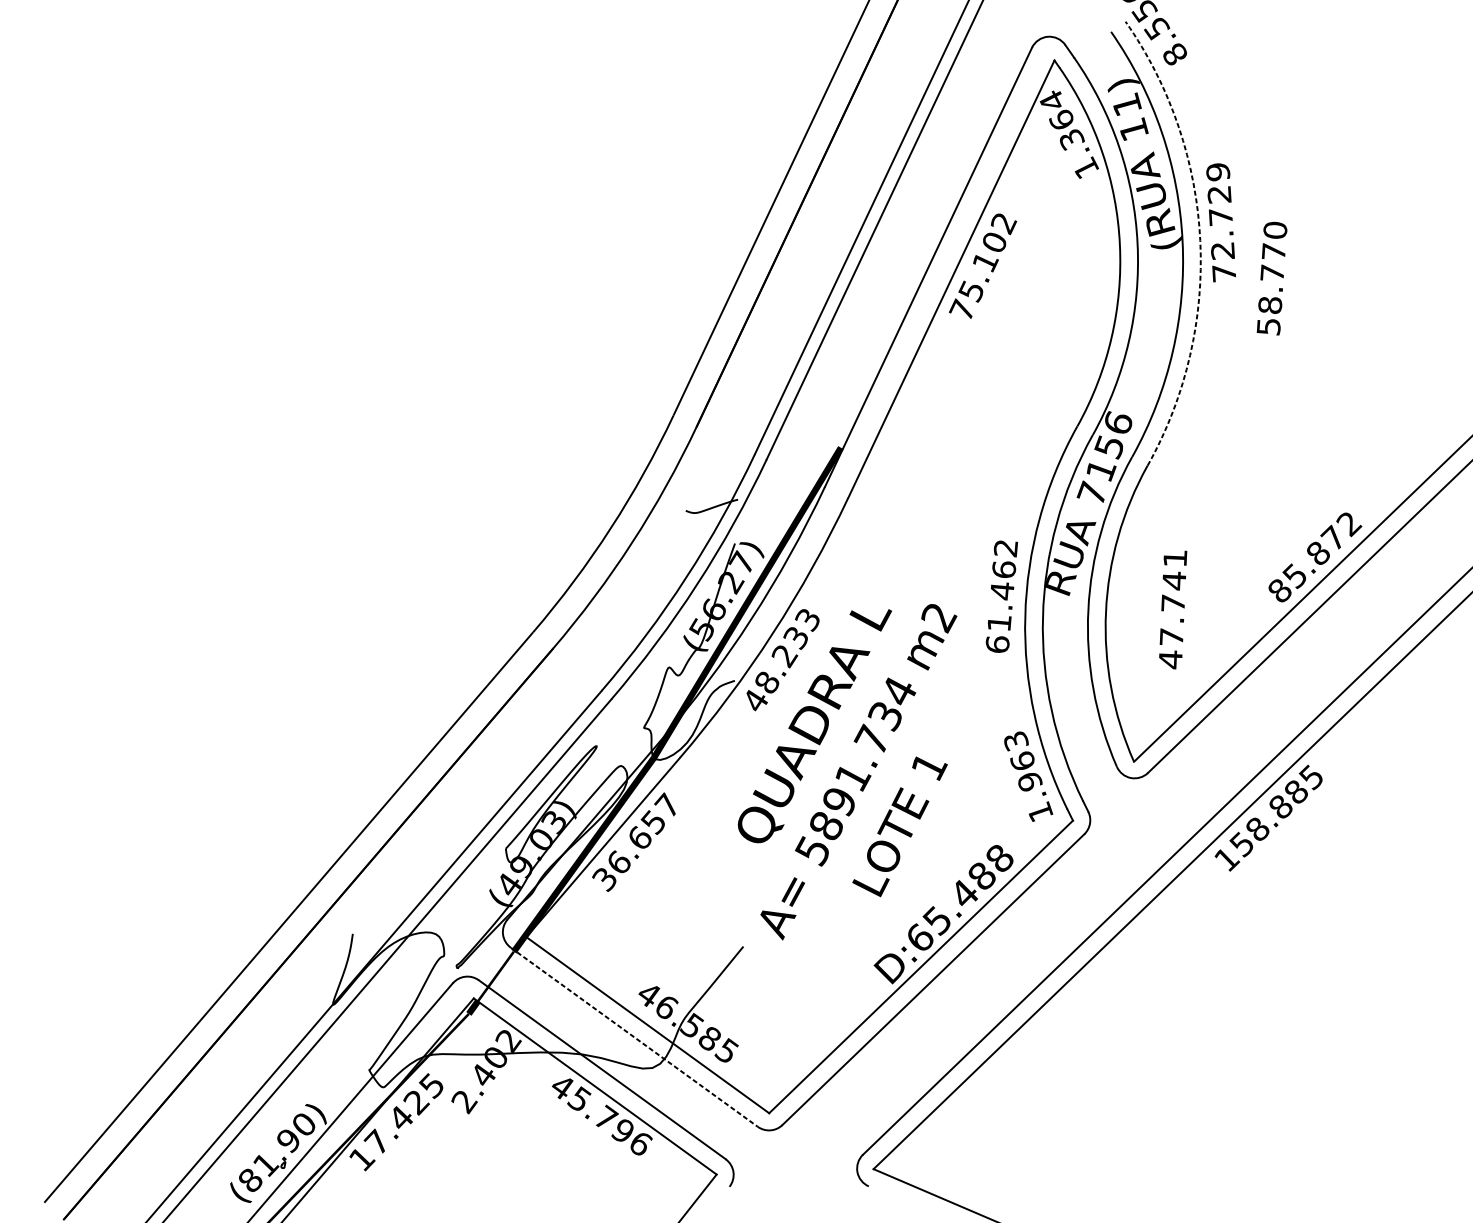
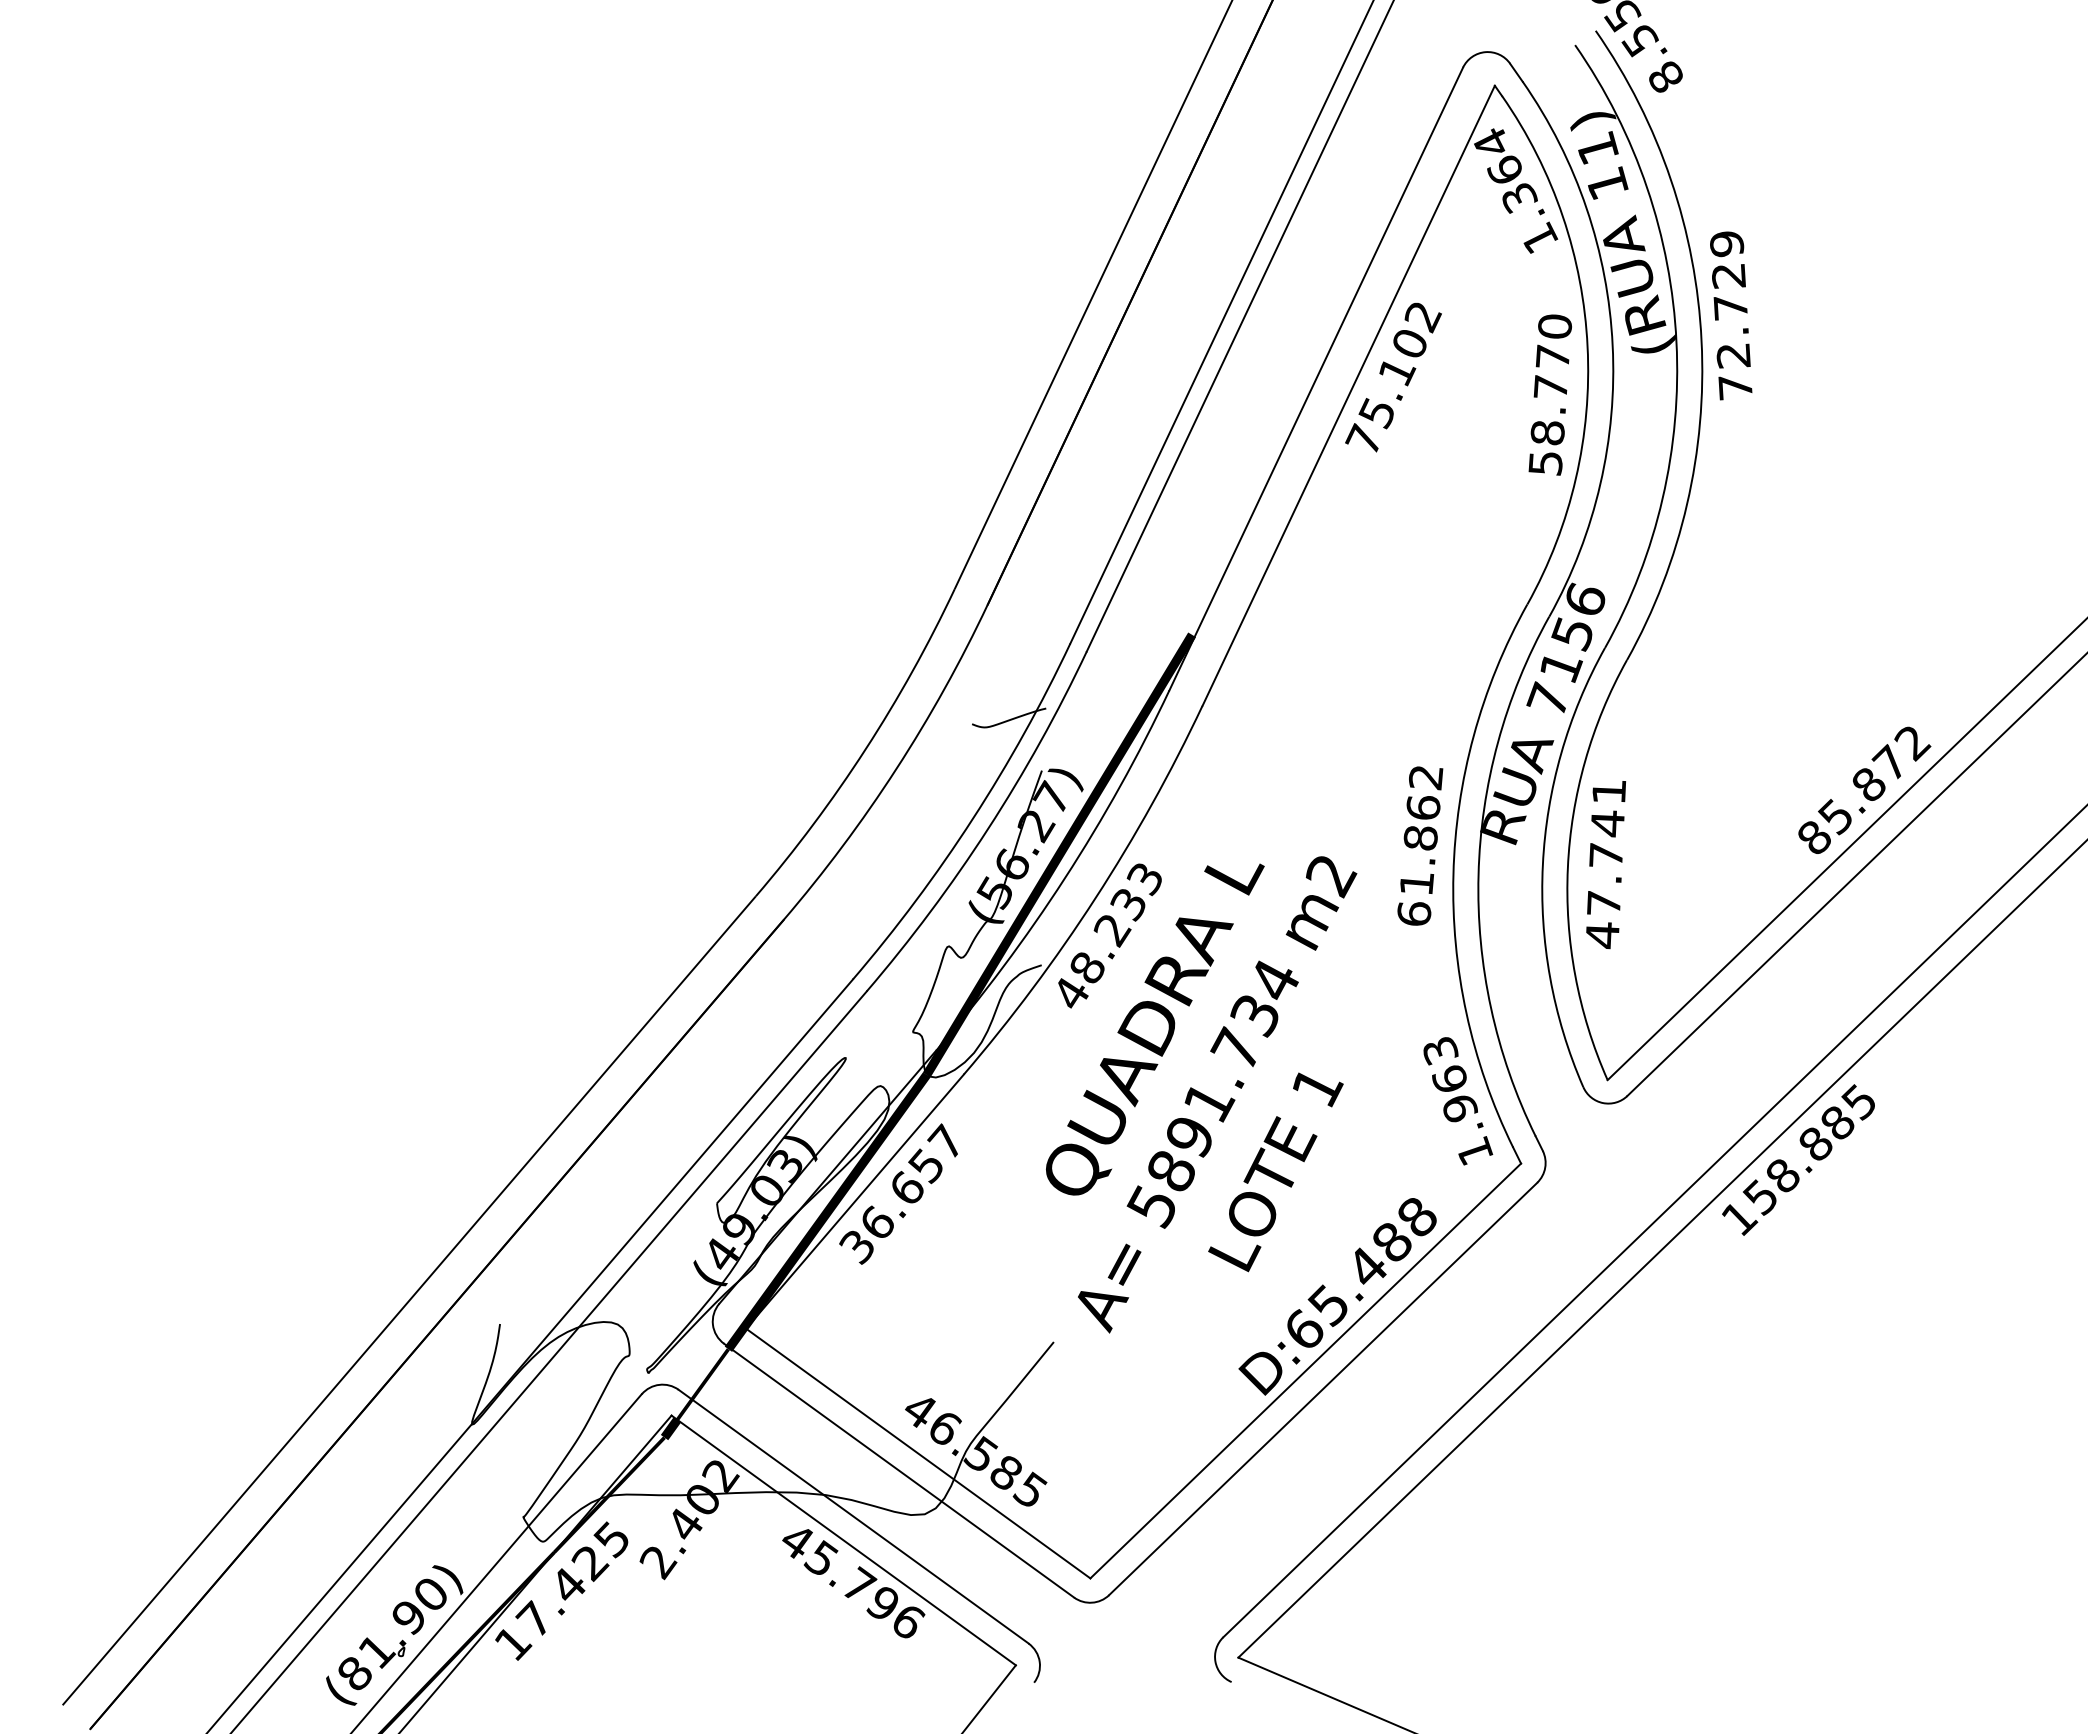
arc: (1200, 240) -> (1701, 340), dashed -> solid
text: (1271, 278) -> (1549, 394), moved
text: (1002, 591) -> (1420, 838), 61.462 -> 61.862
text: (1173, 610) -> (1606, 865), moved
line: (634, 1037) -> (899, 1470), dashed -> solid

